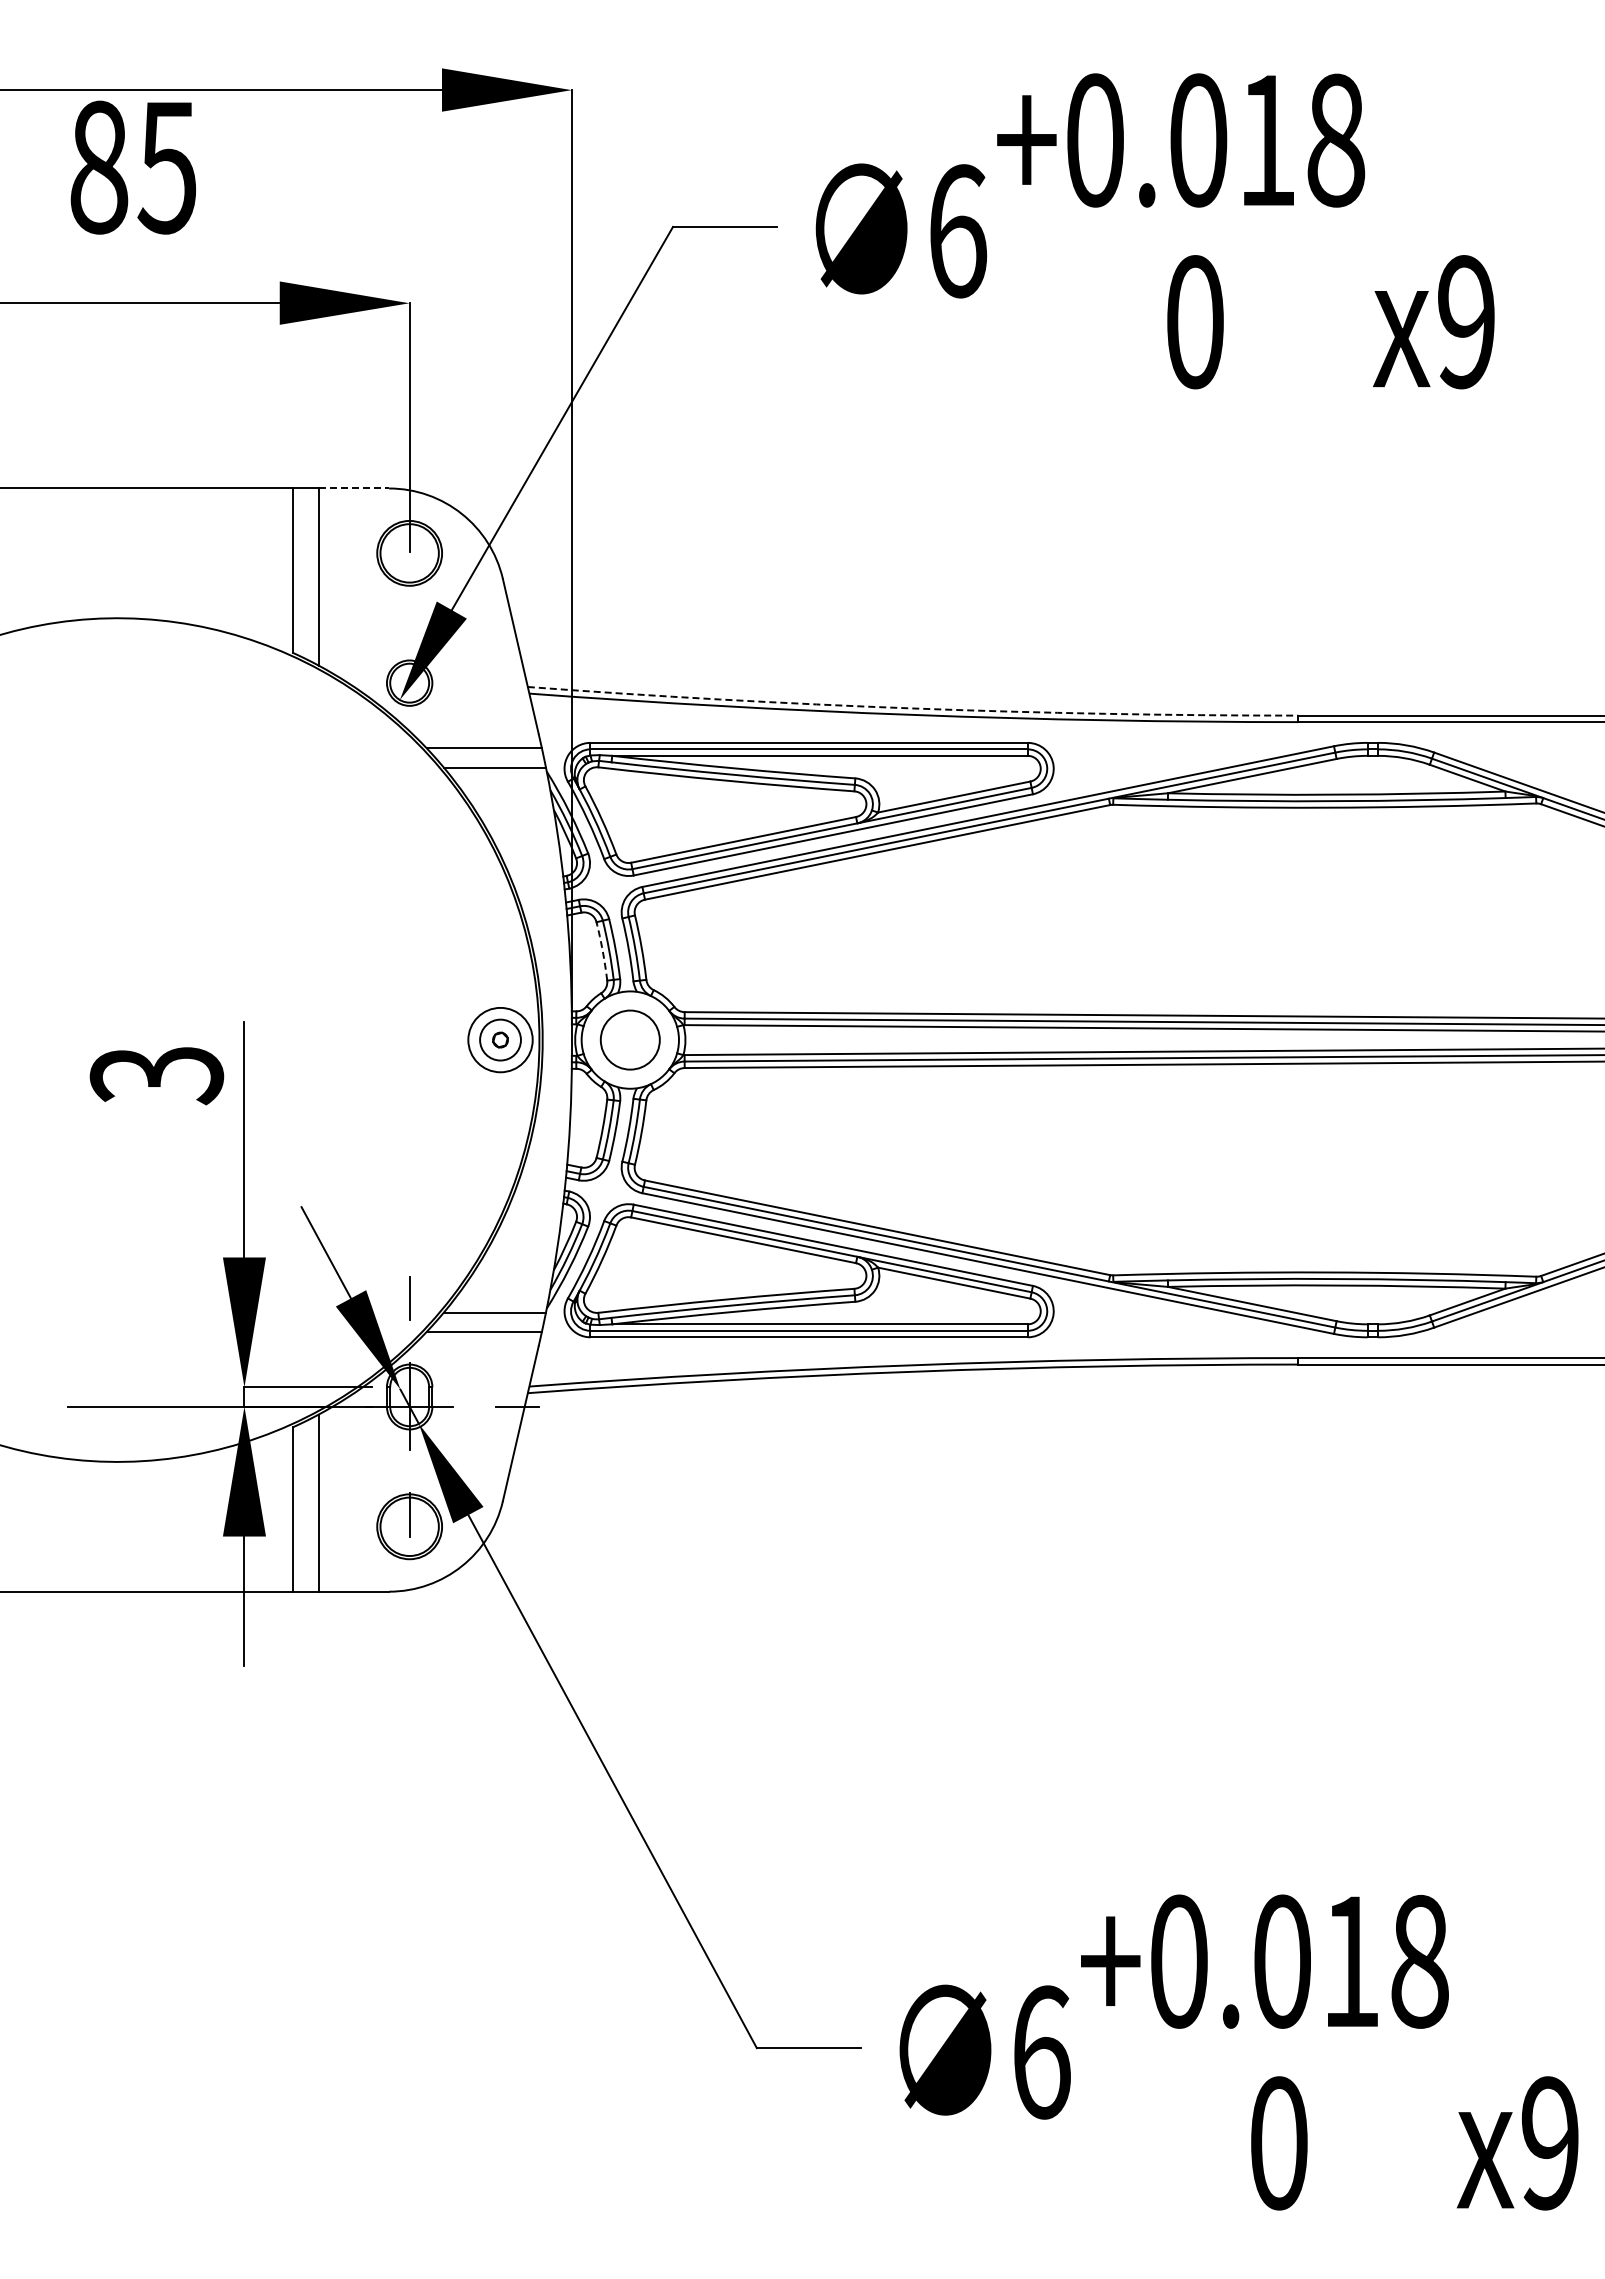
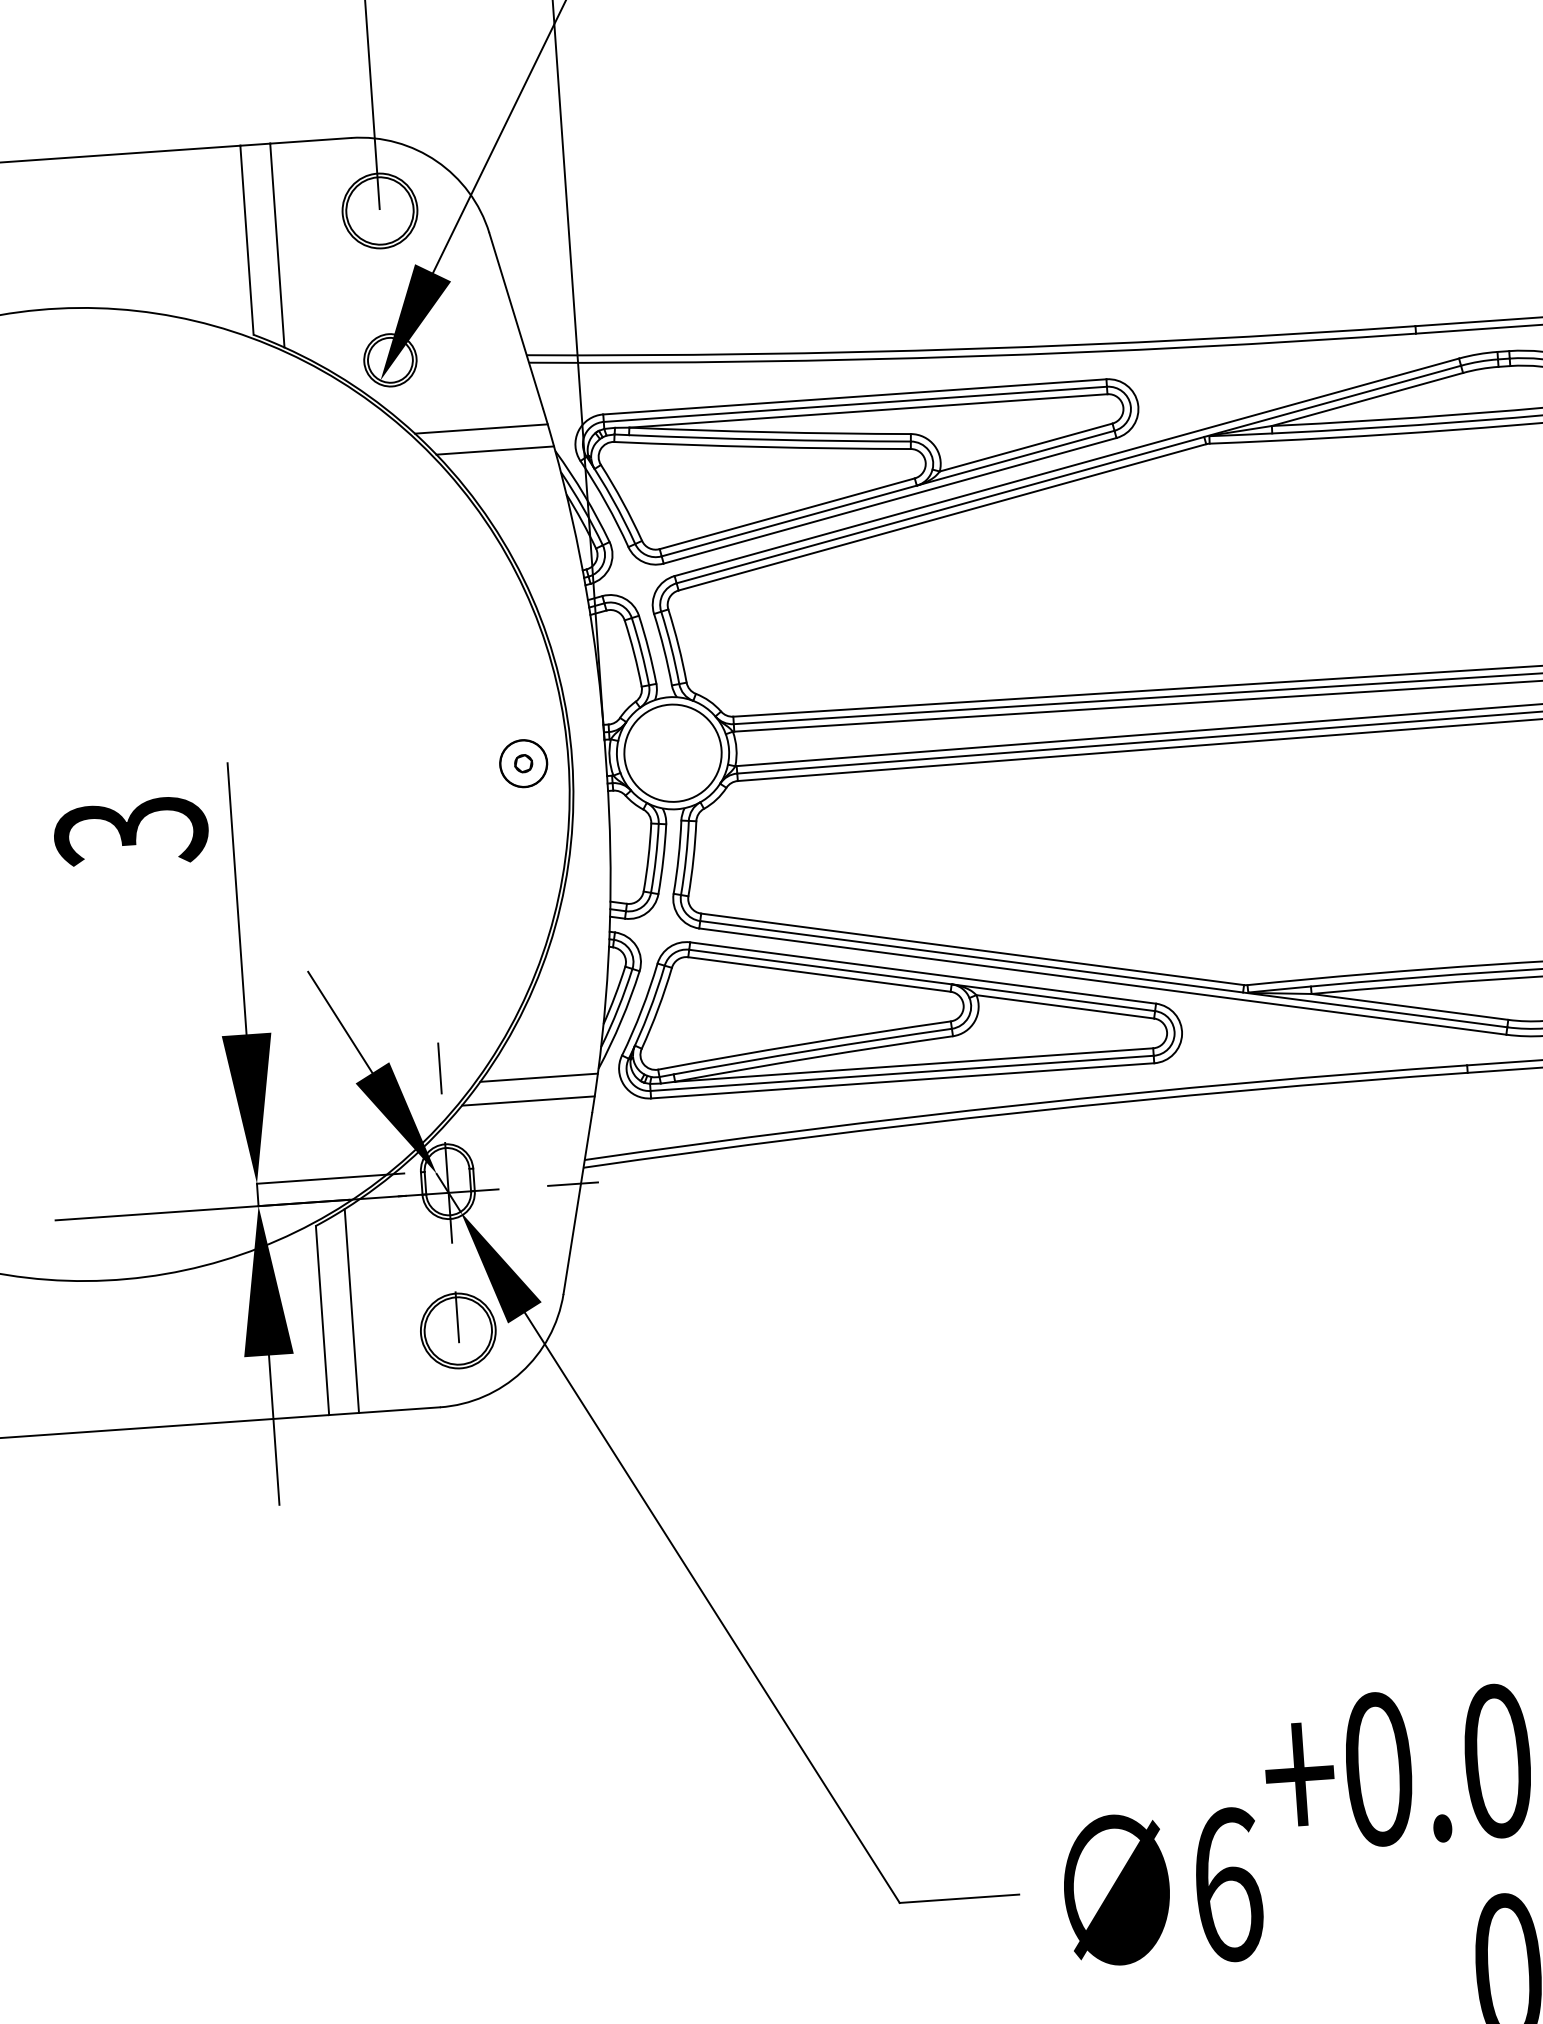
line: (354, 488) -> (311, 140), dashed -> solid
arc: (912, 708) -> (971, 349), dashed -> solid
arc: (602, 951) -> (633, 653), dashed -> solid
circle: (500, 1039) -> (523, 763), size x0.62
circle: (630, 1039) -> (673, 752), size x1.43

